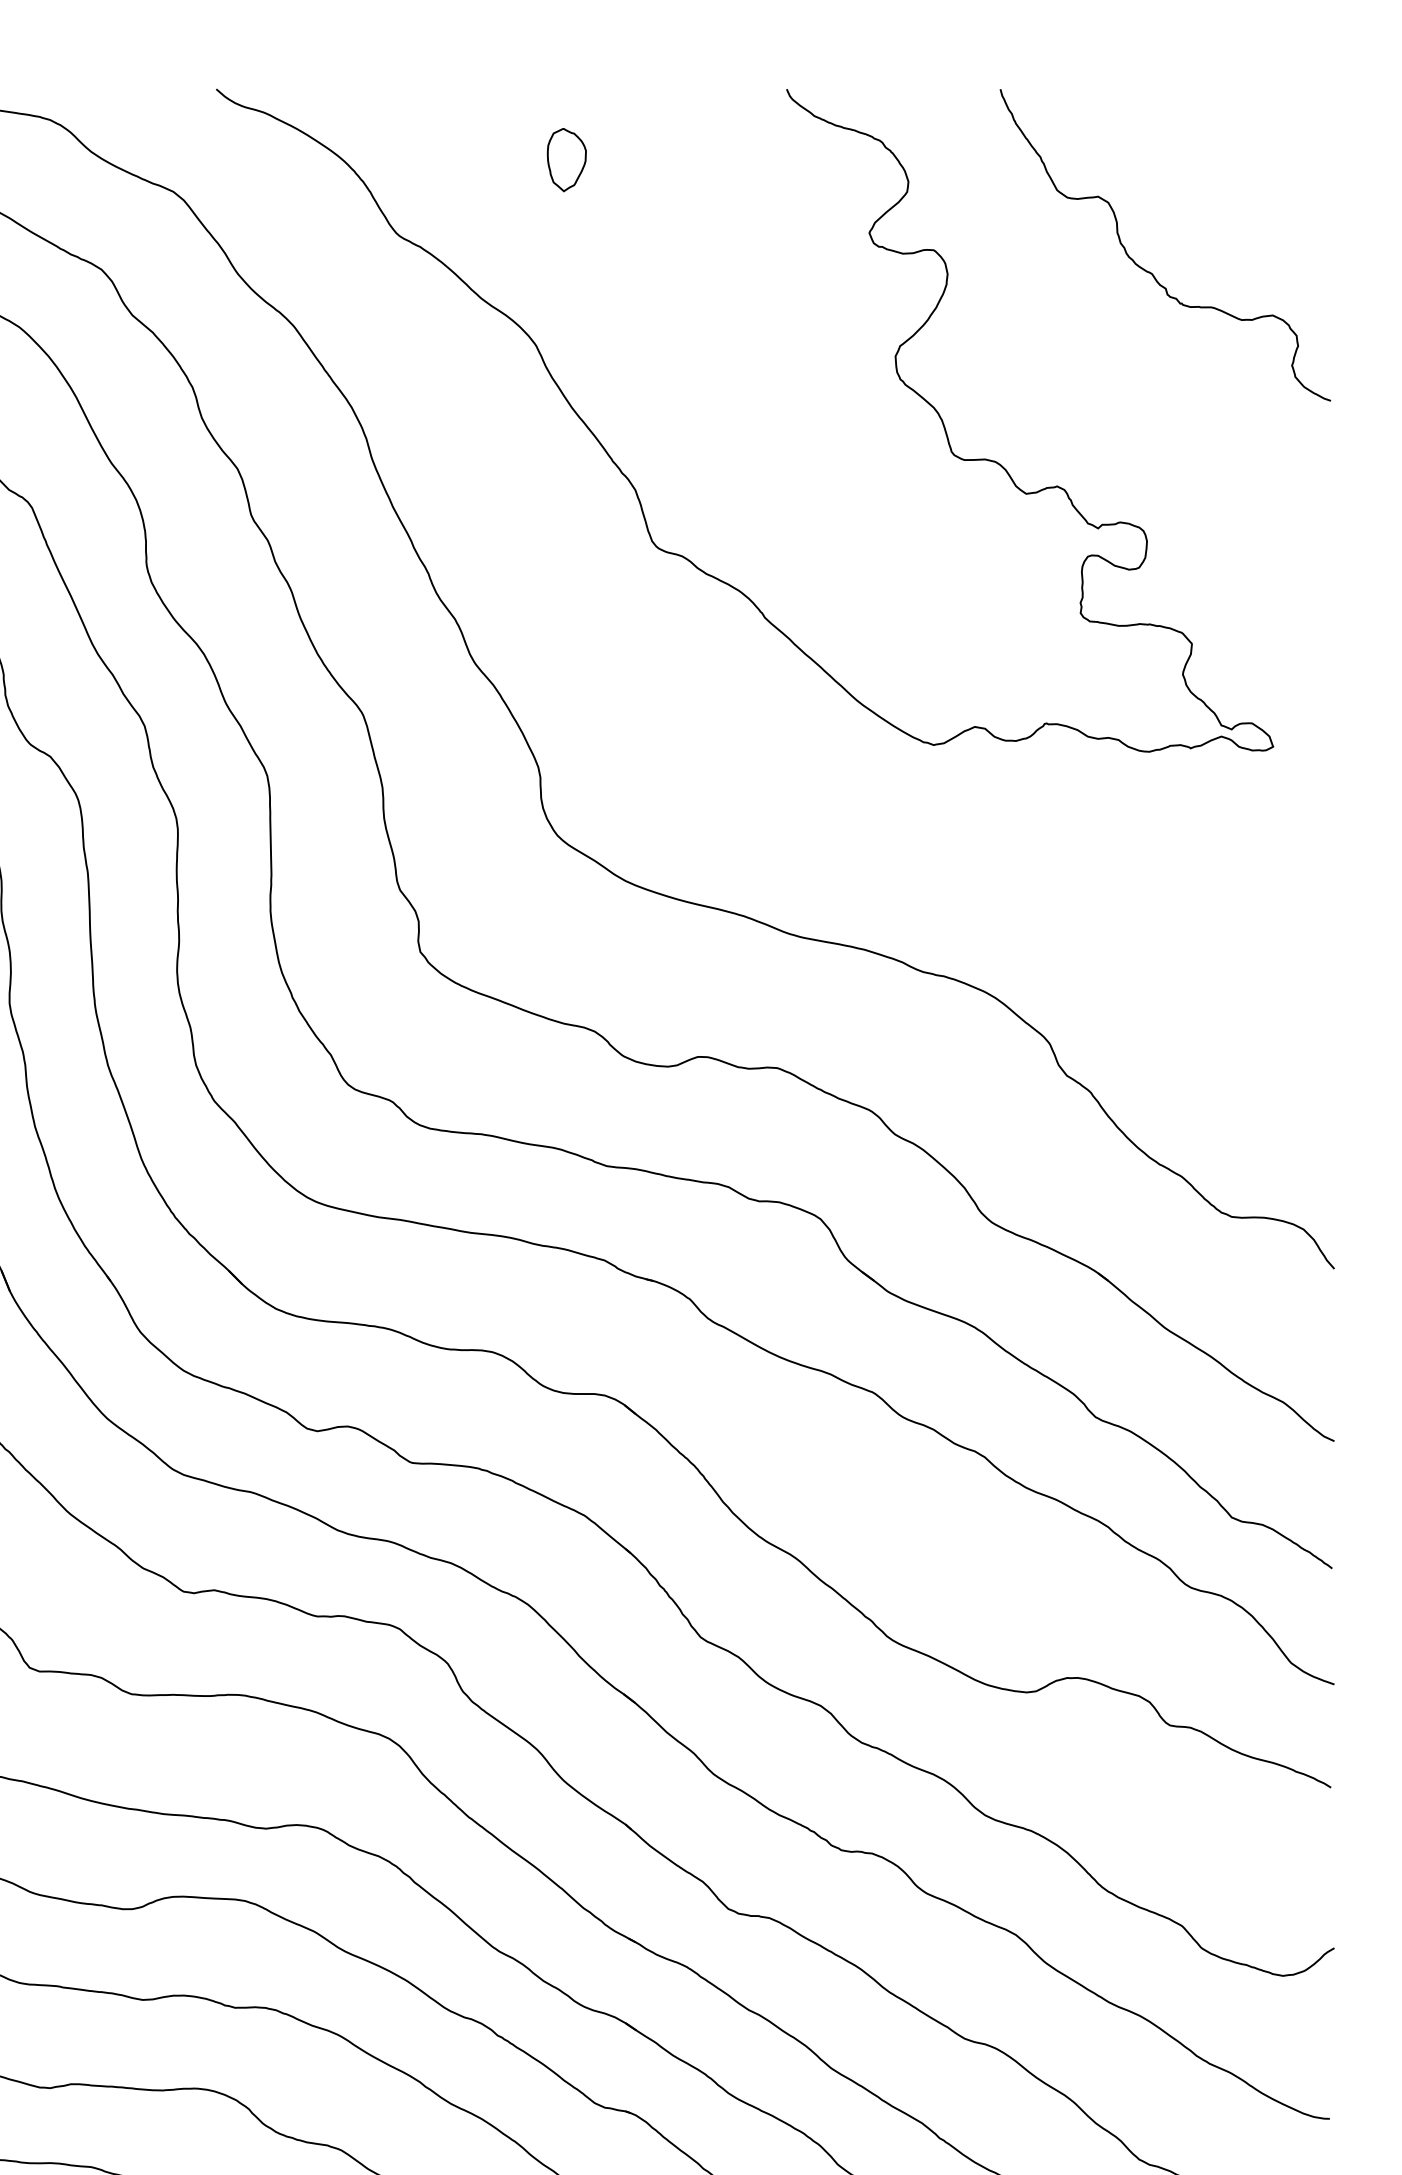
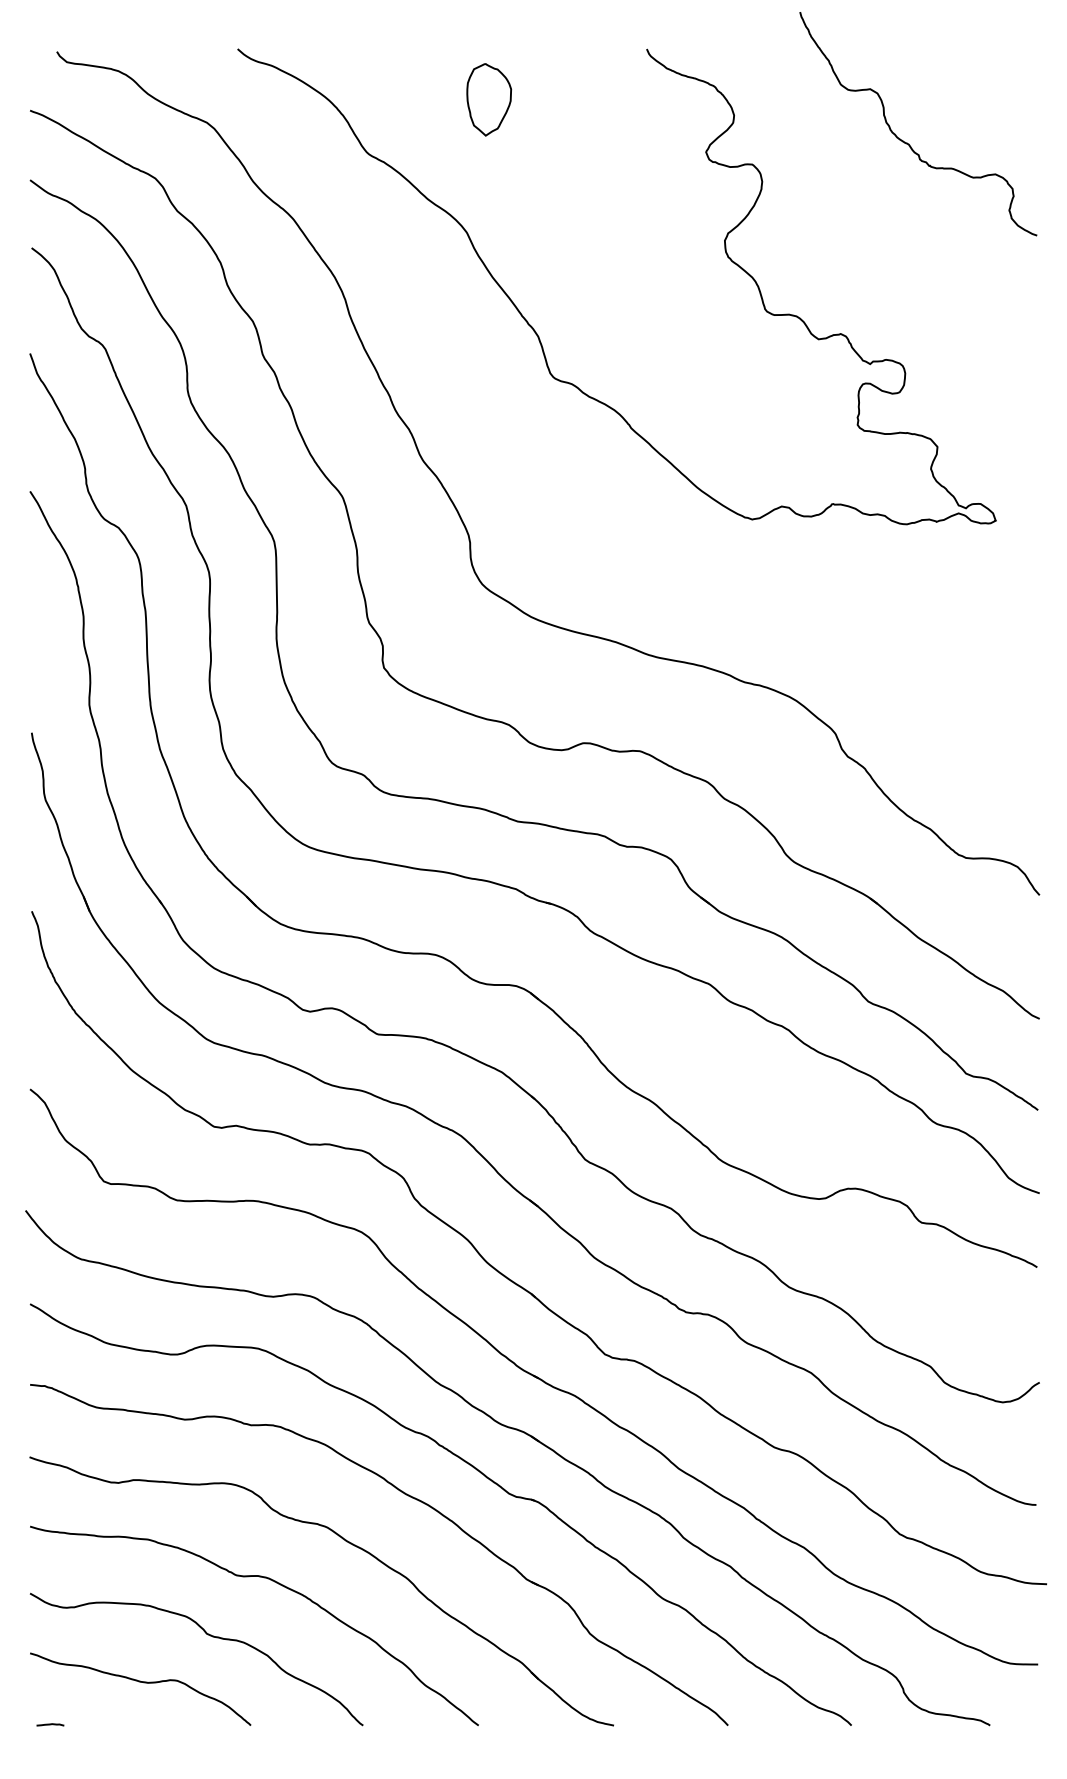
part: (566, 159) -> (488, 99), size x1.6
curve: (1152, 272) -> (909, 143), moved

